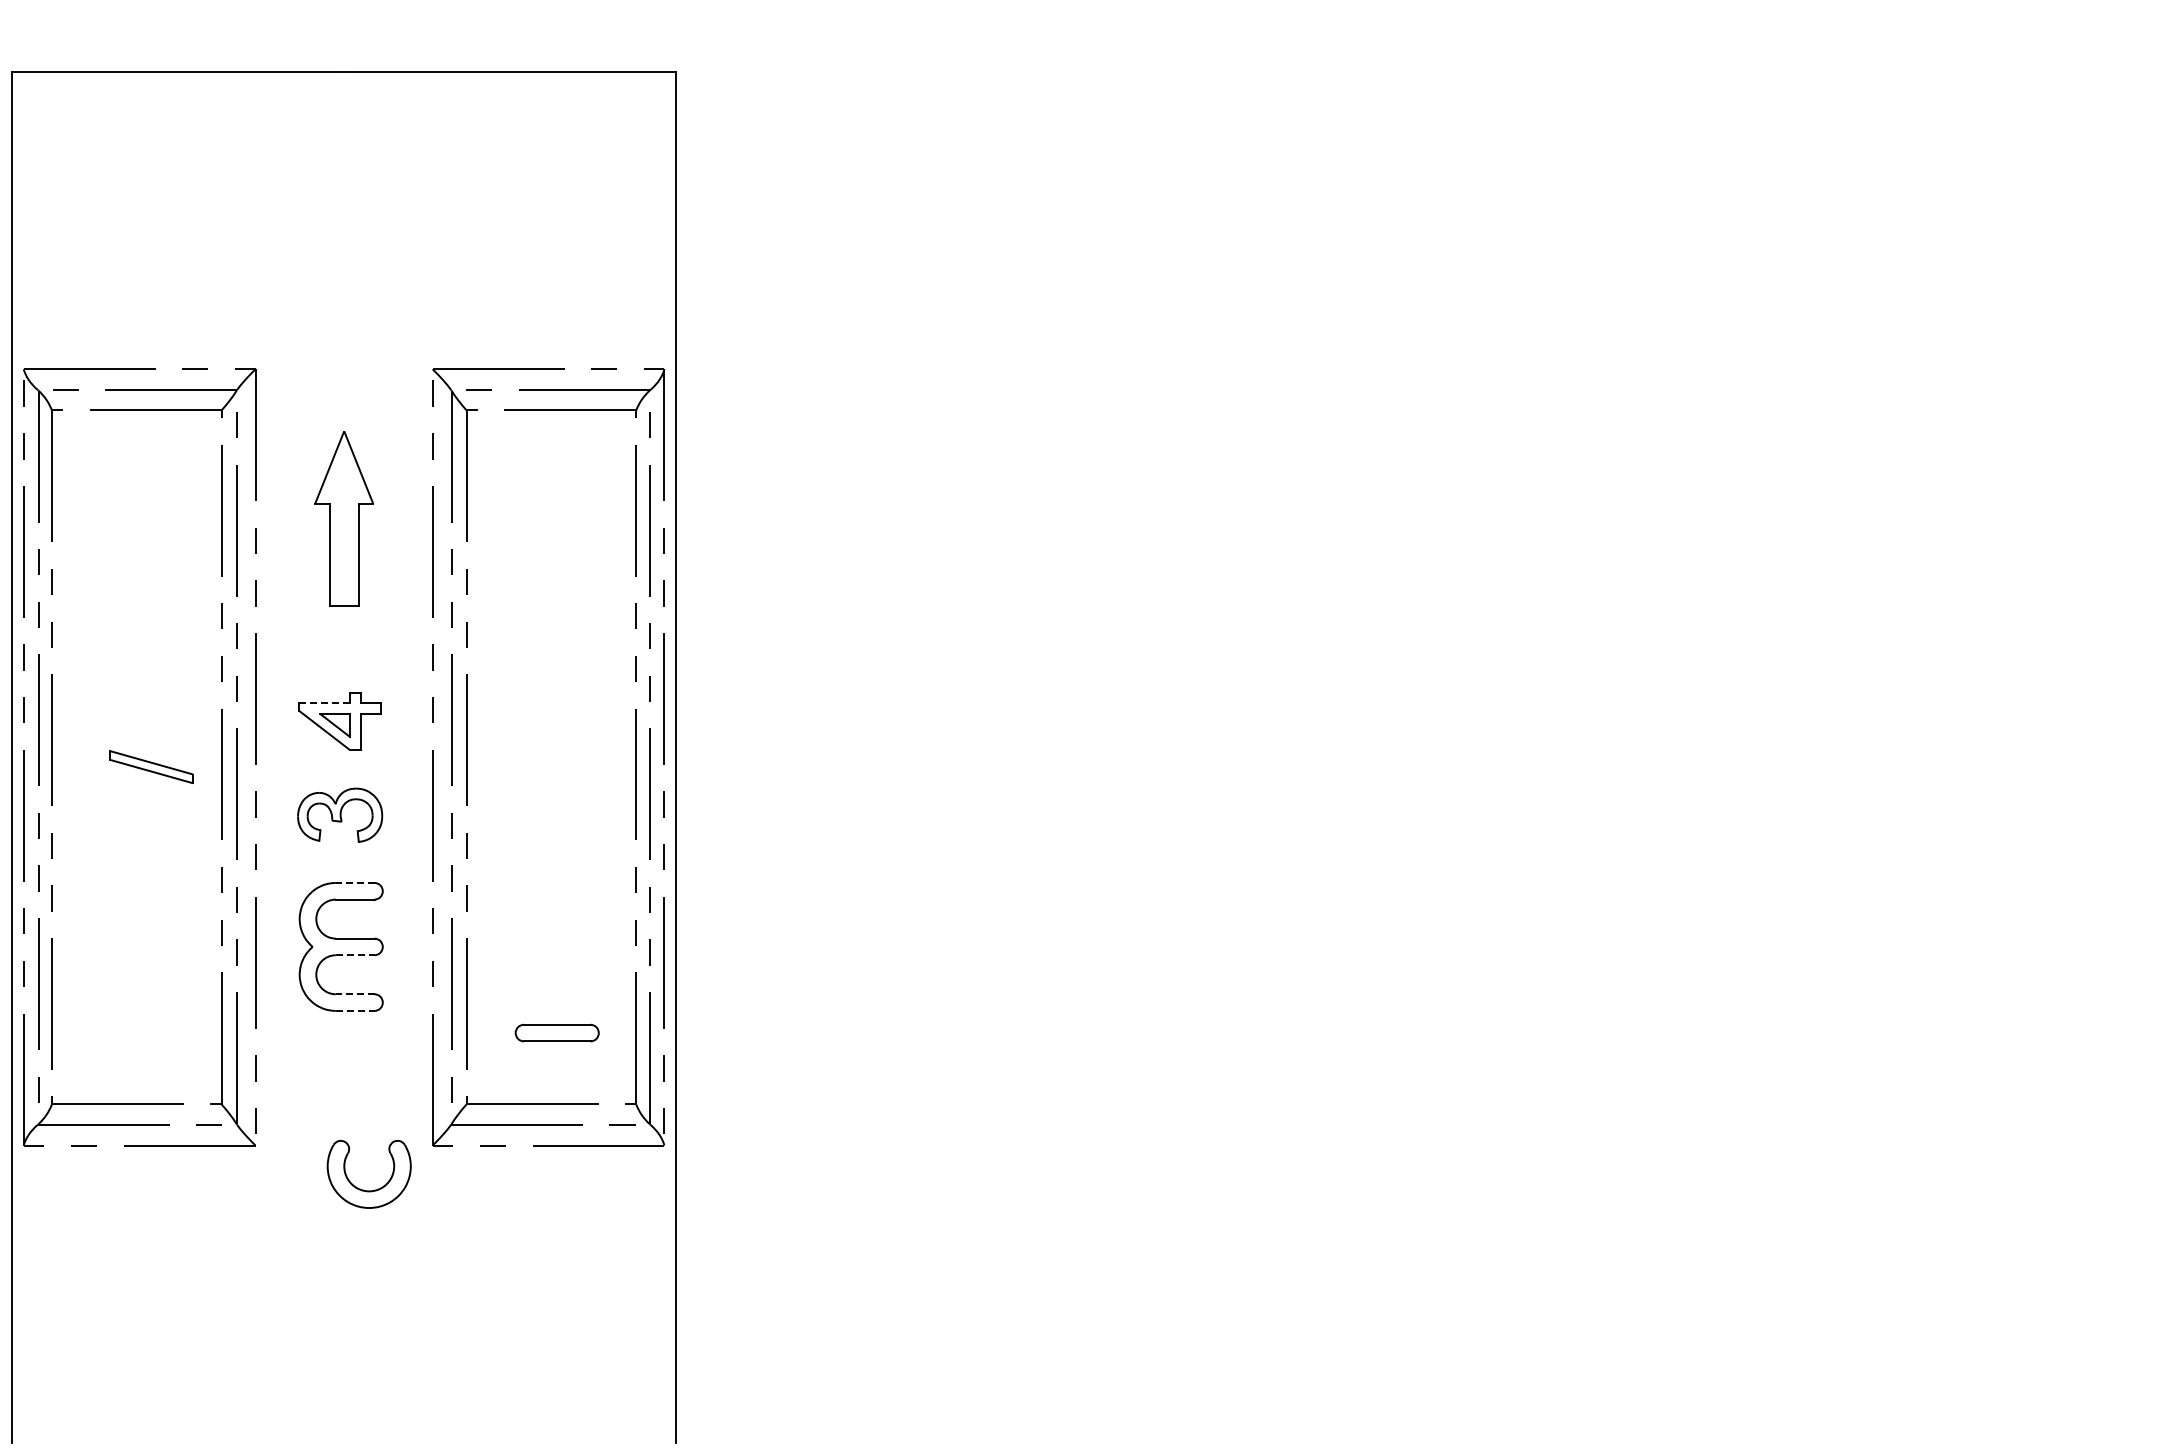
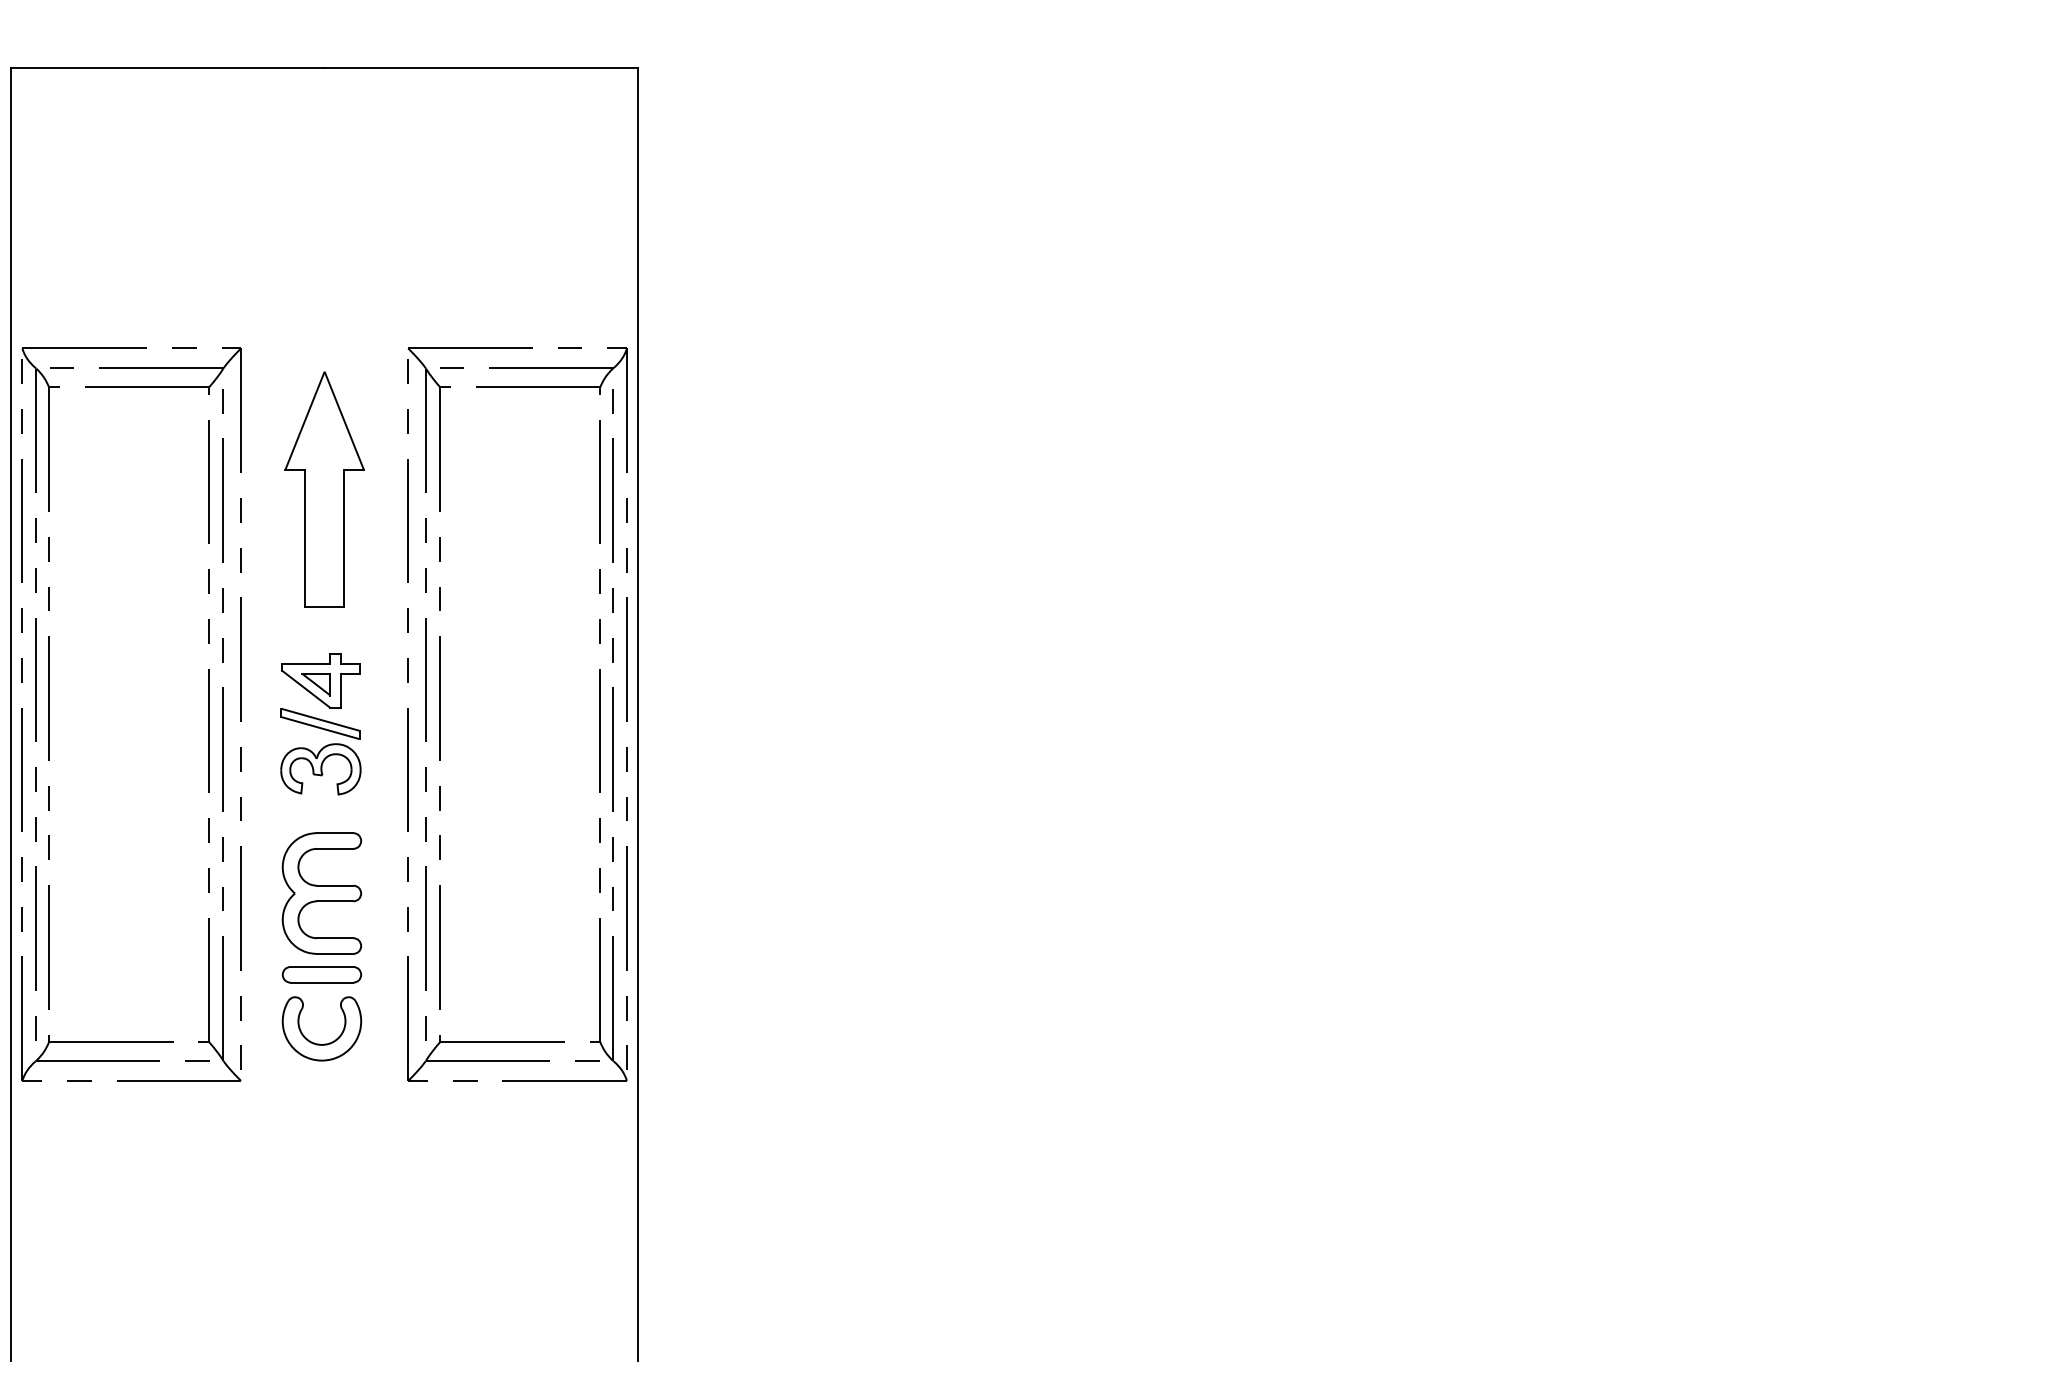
part: (344, 518) -> (325, 489), size x1.43
line: (324, 703) -> (306, 663), dashed -> solid
part: (151, 766) -> (320, 723), moved
line: (354, 882) -> (334, 832), dashed -> solid
line: (355, 955) -> (335, 901), dashed -> solid
line: (354, 994) -> (334, 938), dashed -> solid
line: (355, 1010) -> (335, 953), dashed -> solid
part: (556, 1032) -> (321, 974), moved
part: (363, 1189) -> (316, 1043), moved

